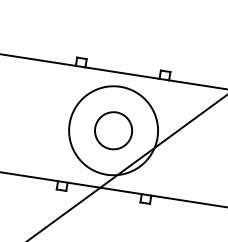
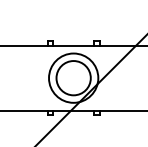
circle: (113, 131) -> (73, 78), size x1.67

